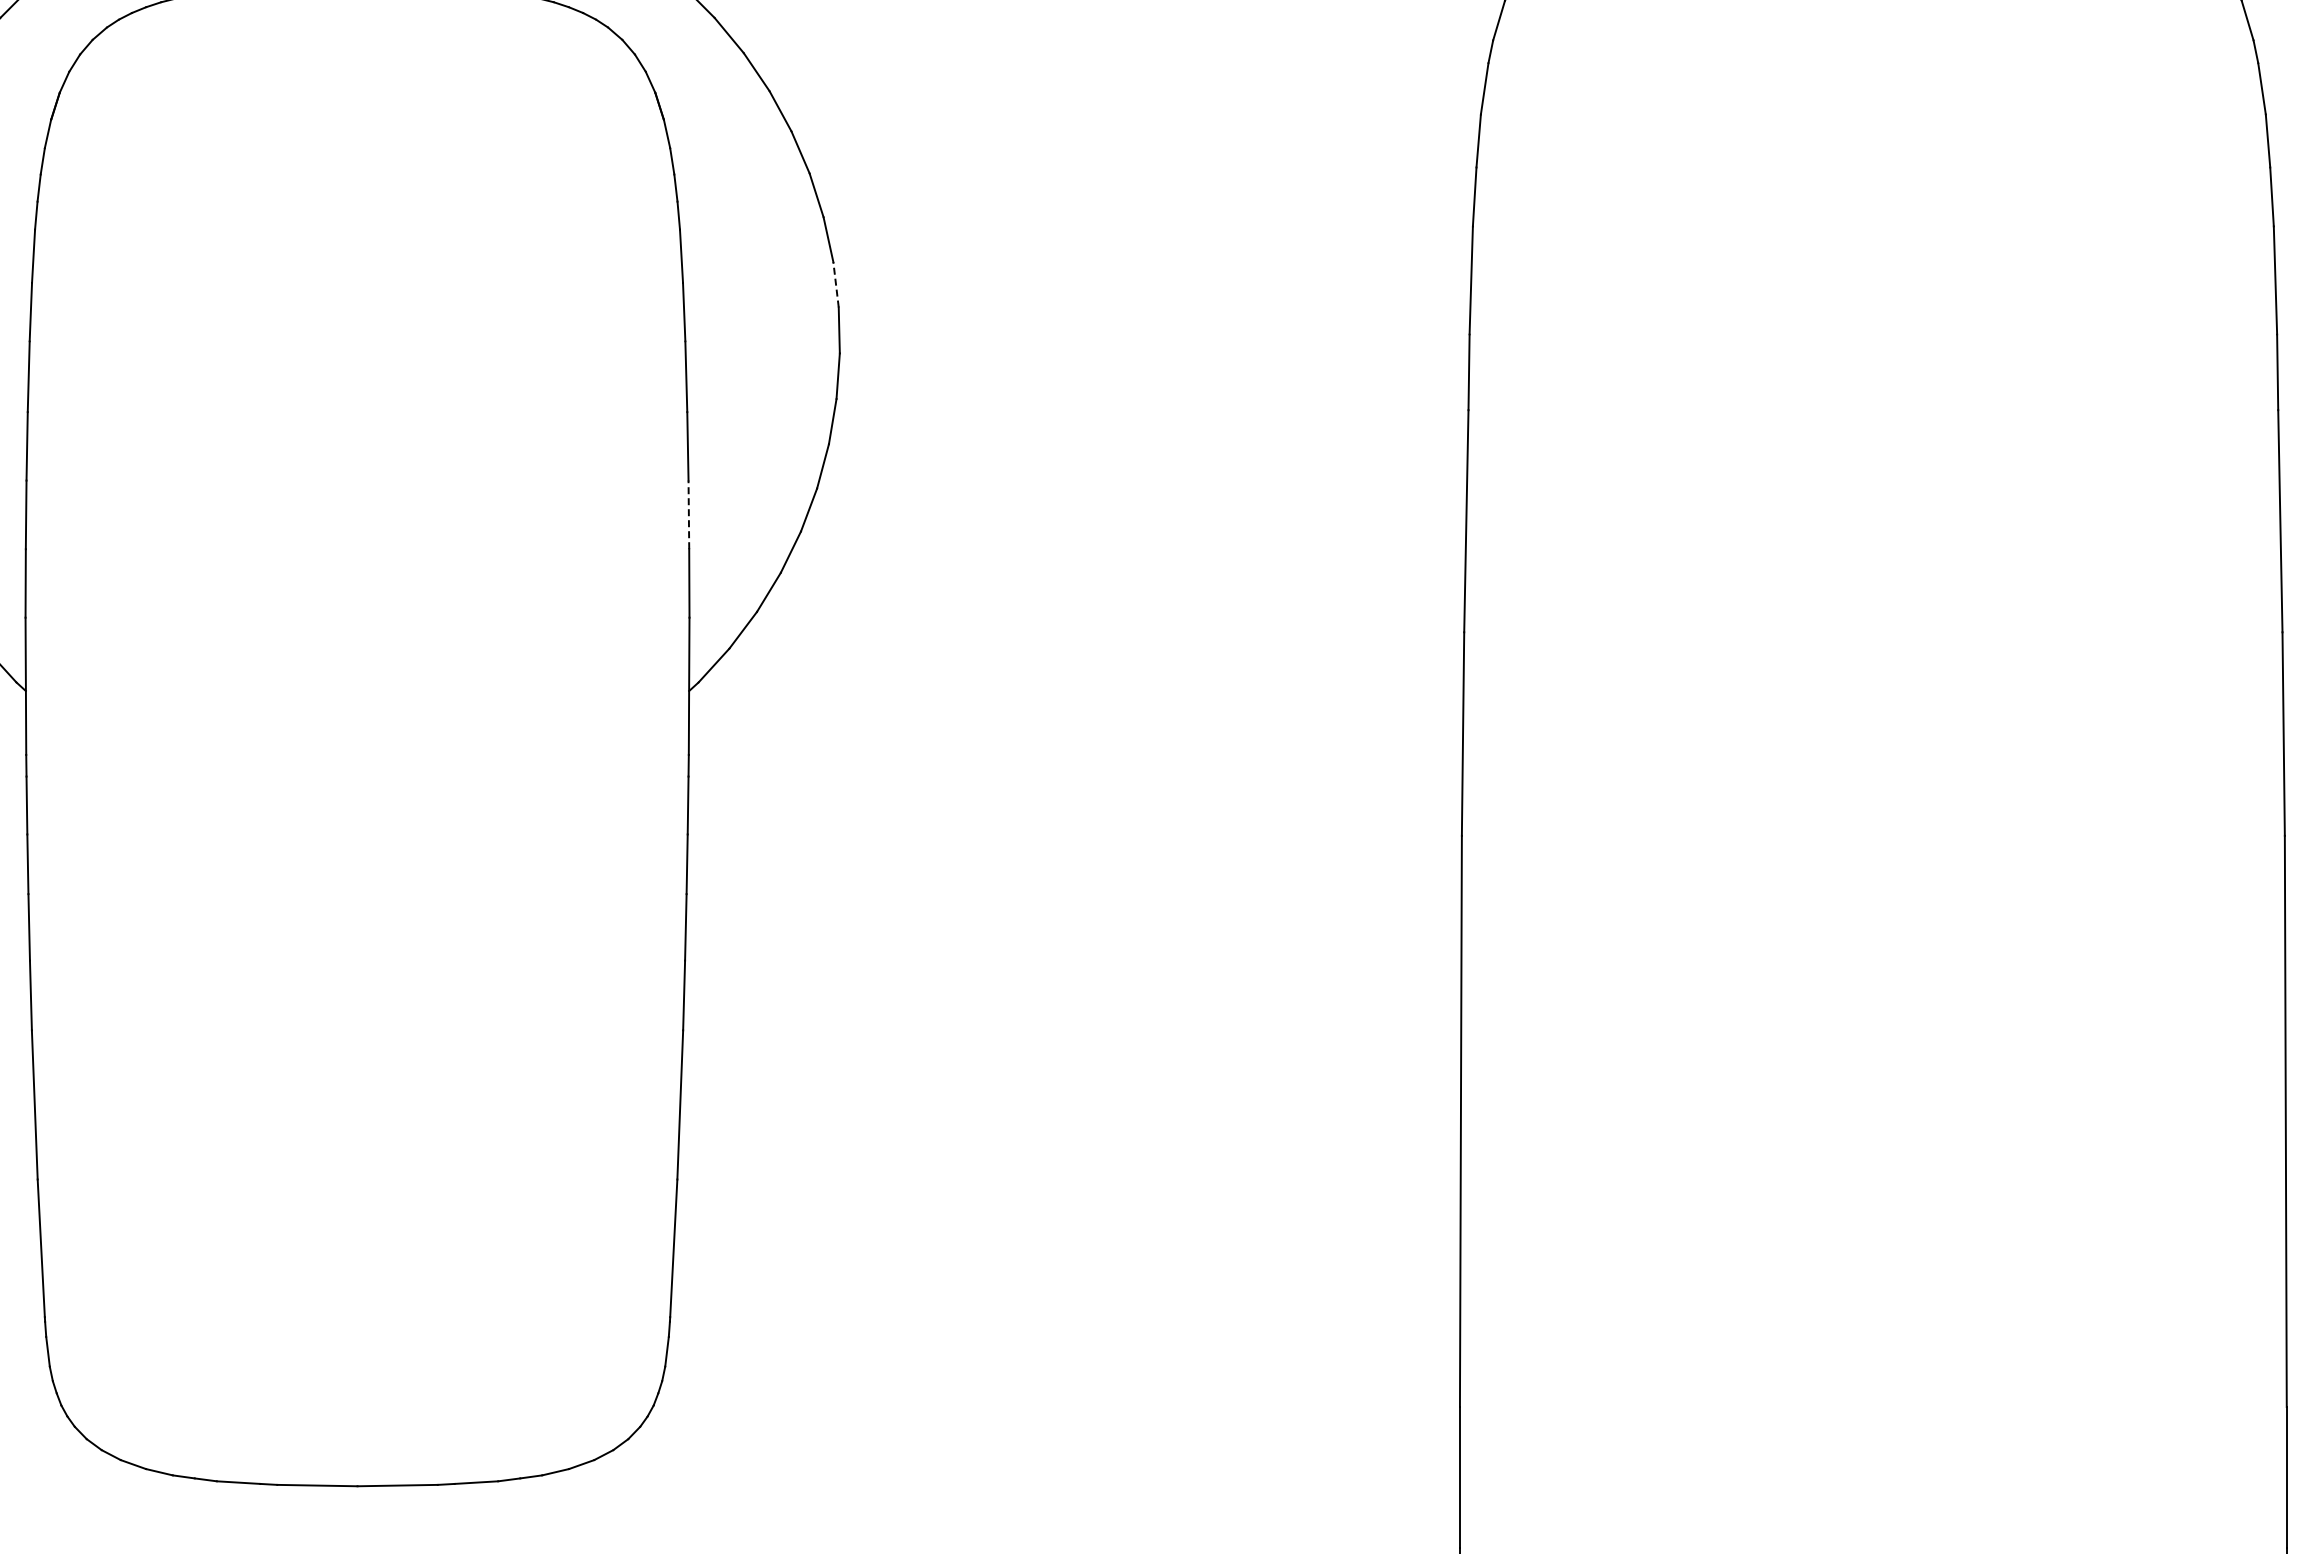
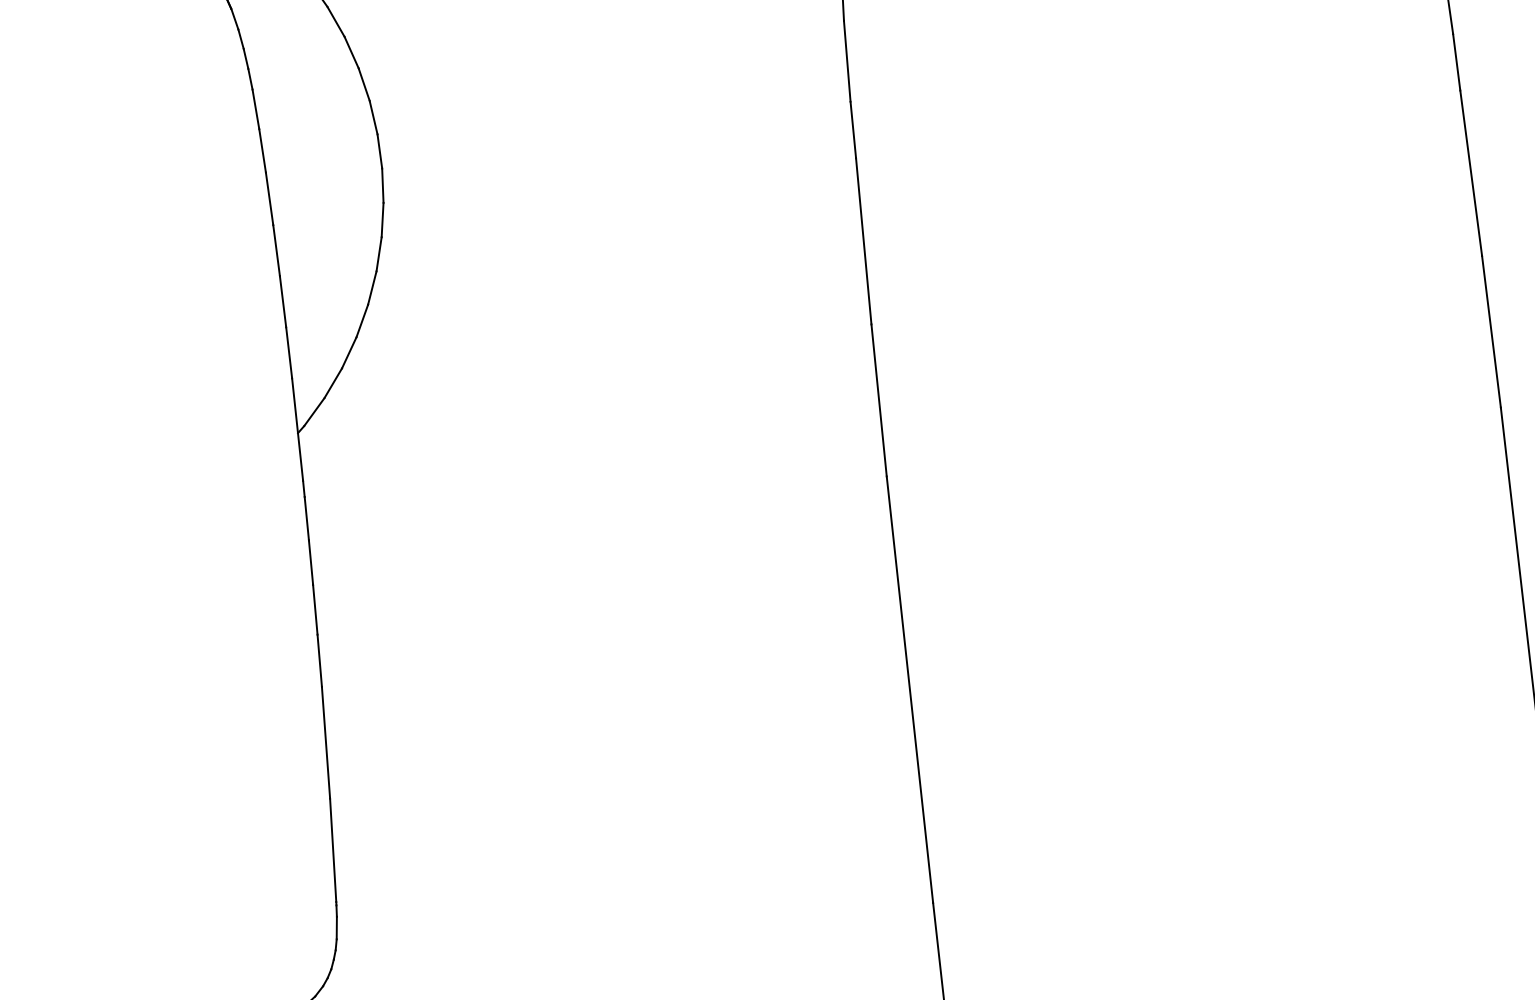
line: (836, 284) -> (373, 117), dashed -> solid
line: (688, 514) -> (282, 301), dashed -> solid

